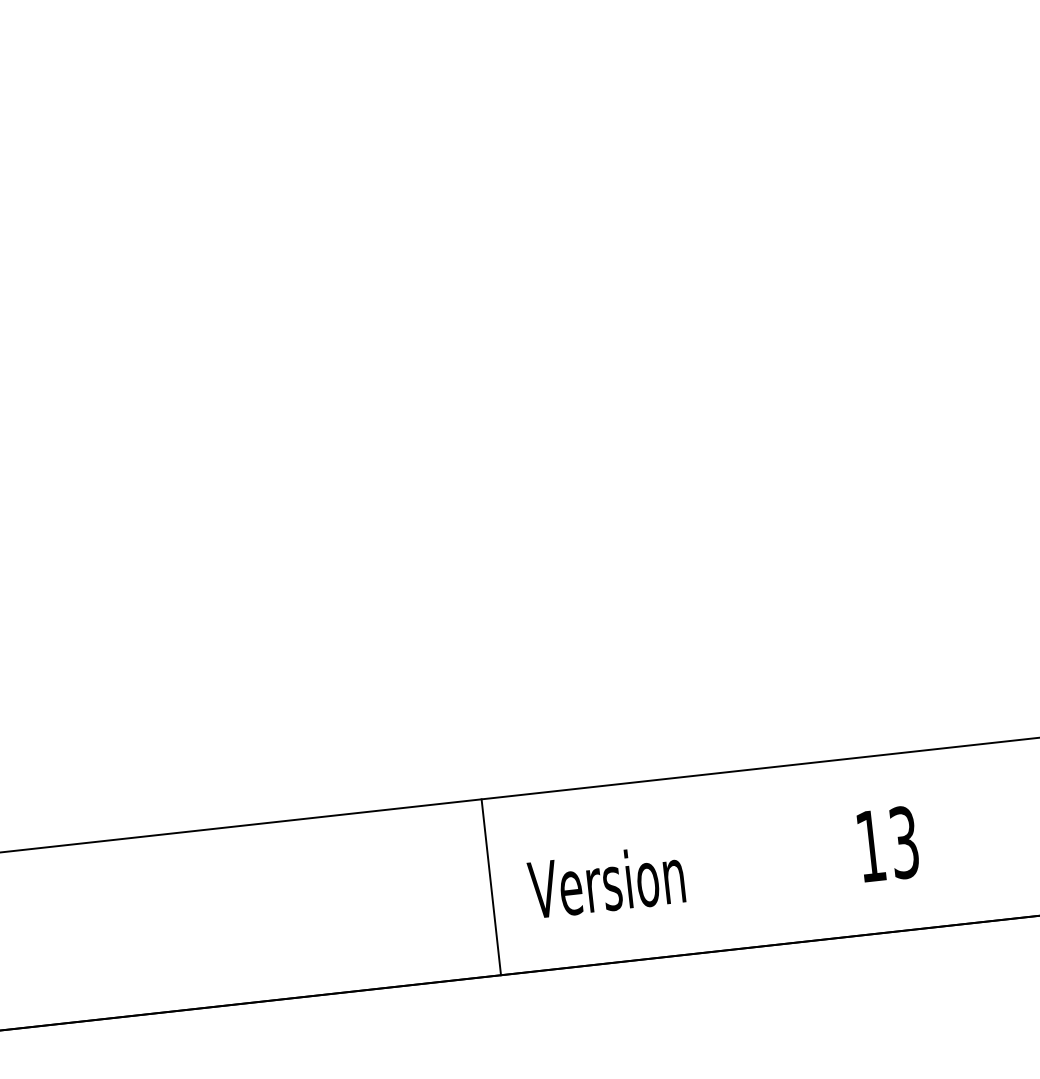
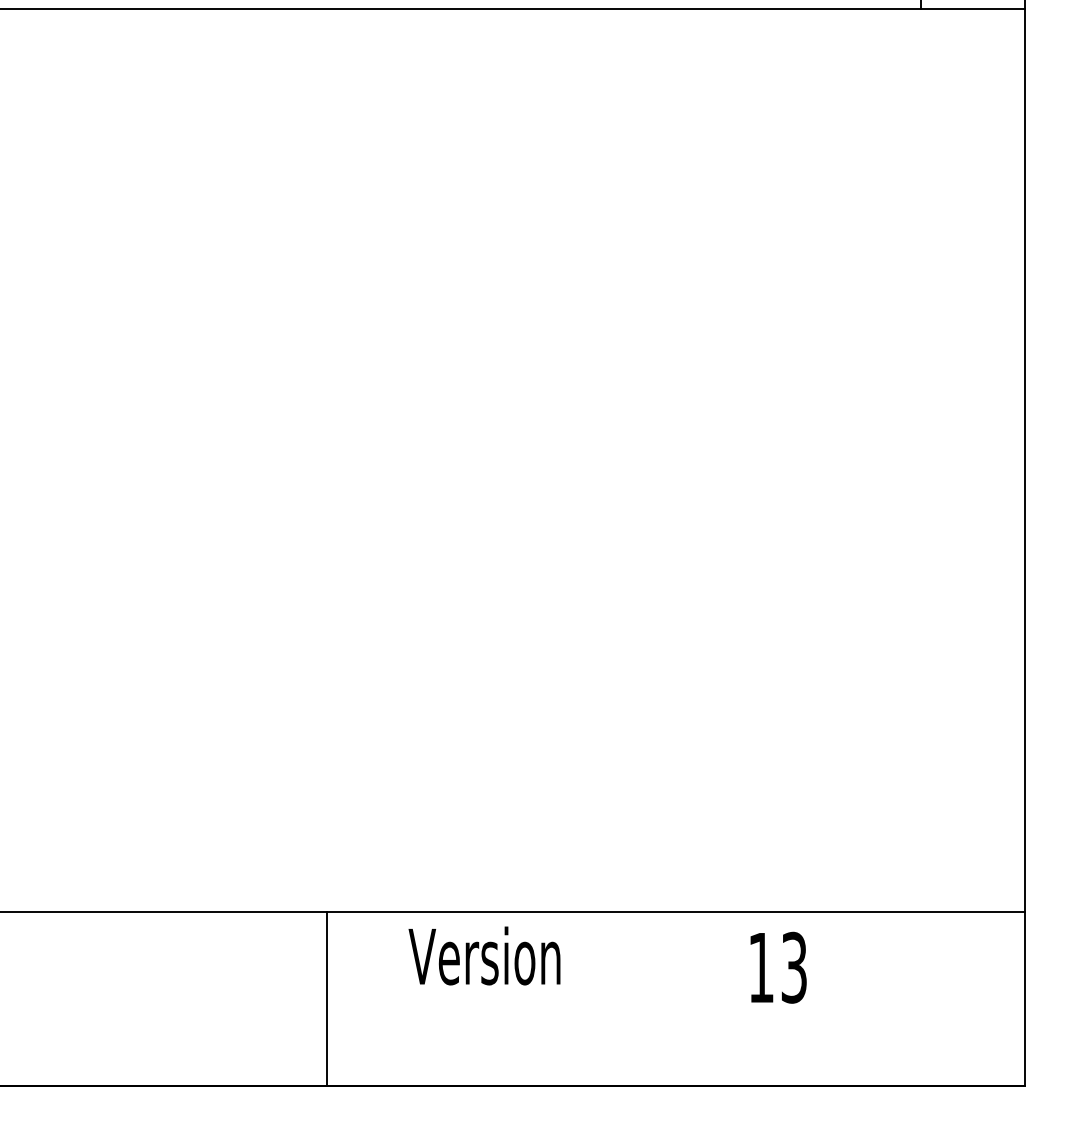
text: (888, 844) -> (778, 967), moved
text: (606, 881) -> (484, 955), moved
line: (491, 886) -> (326, 998), moved

